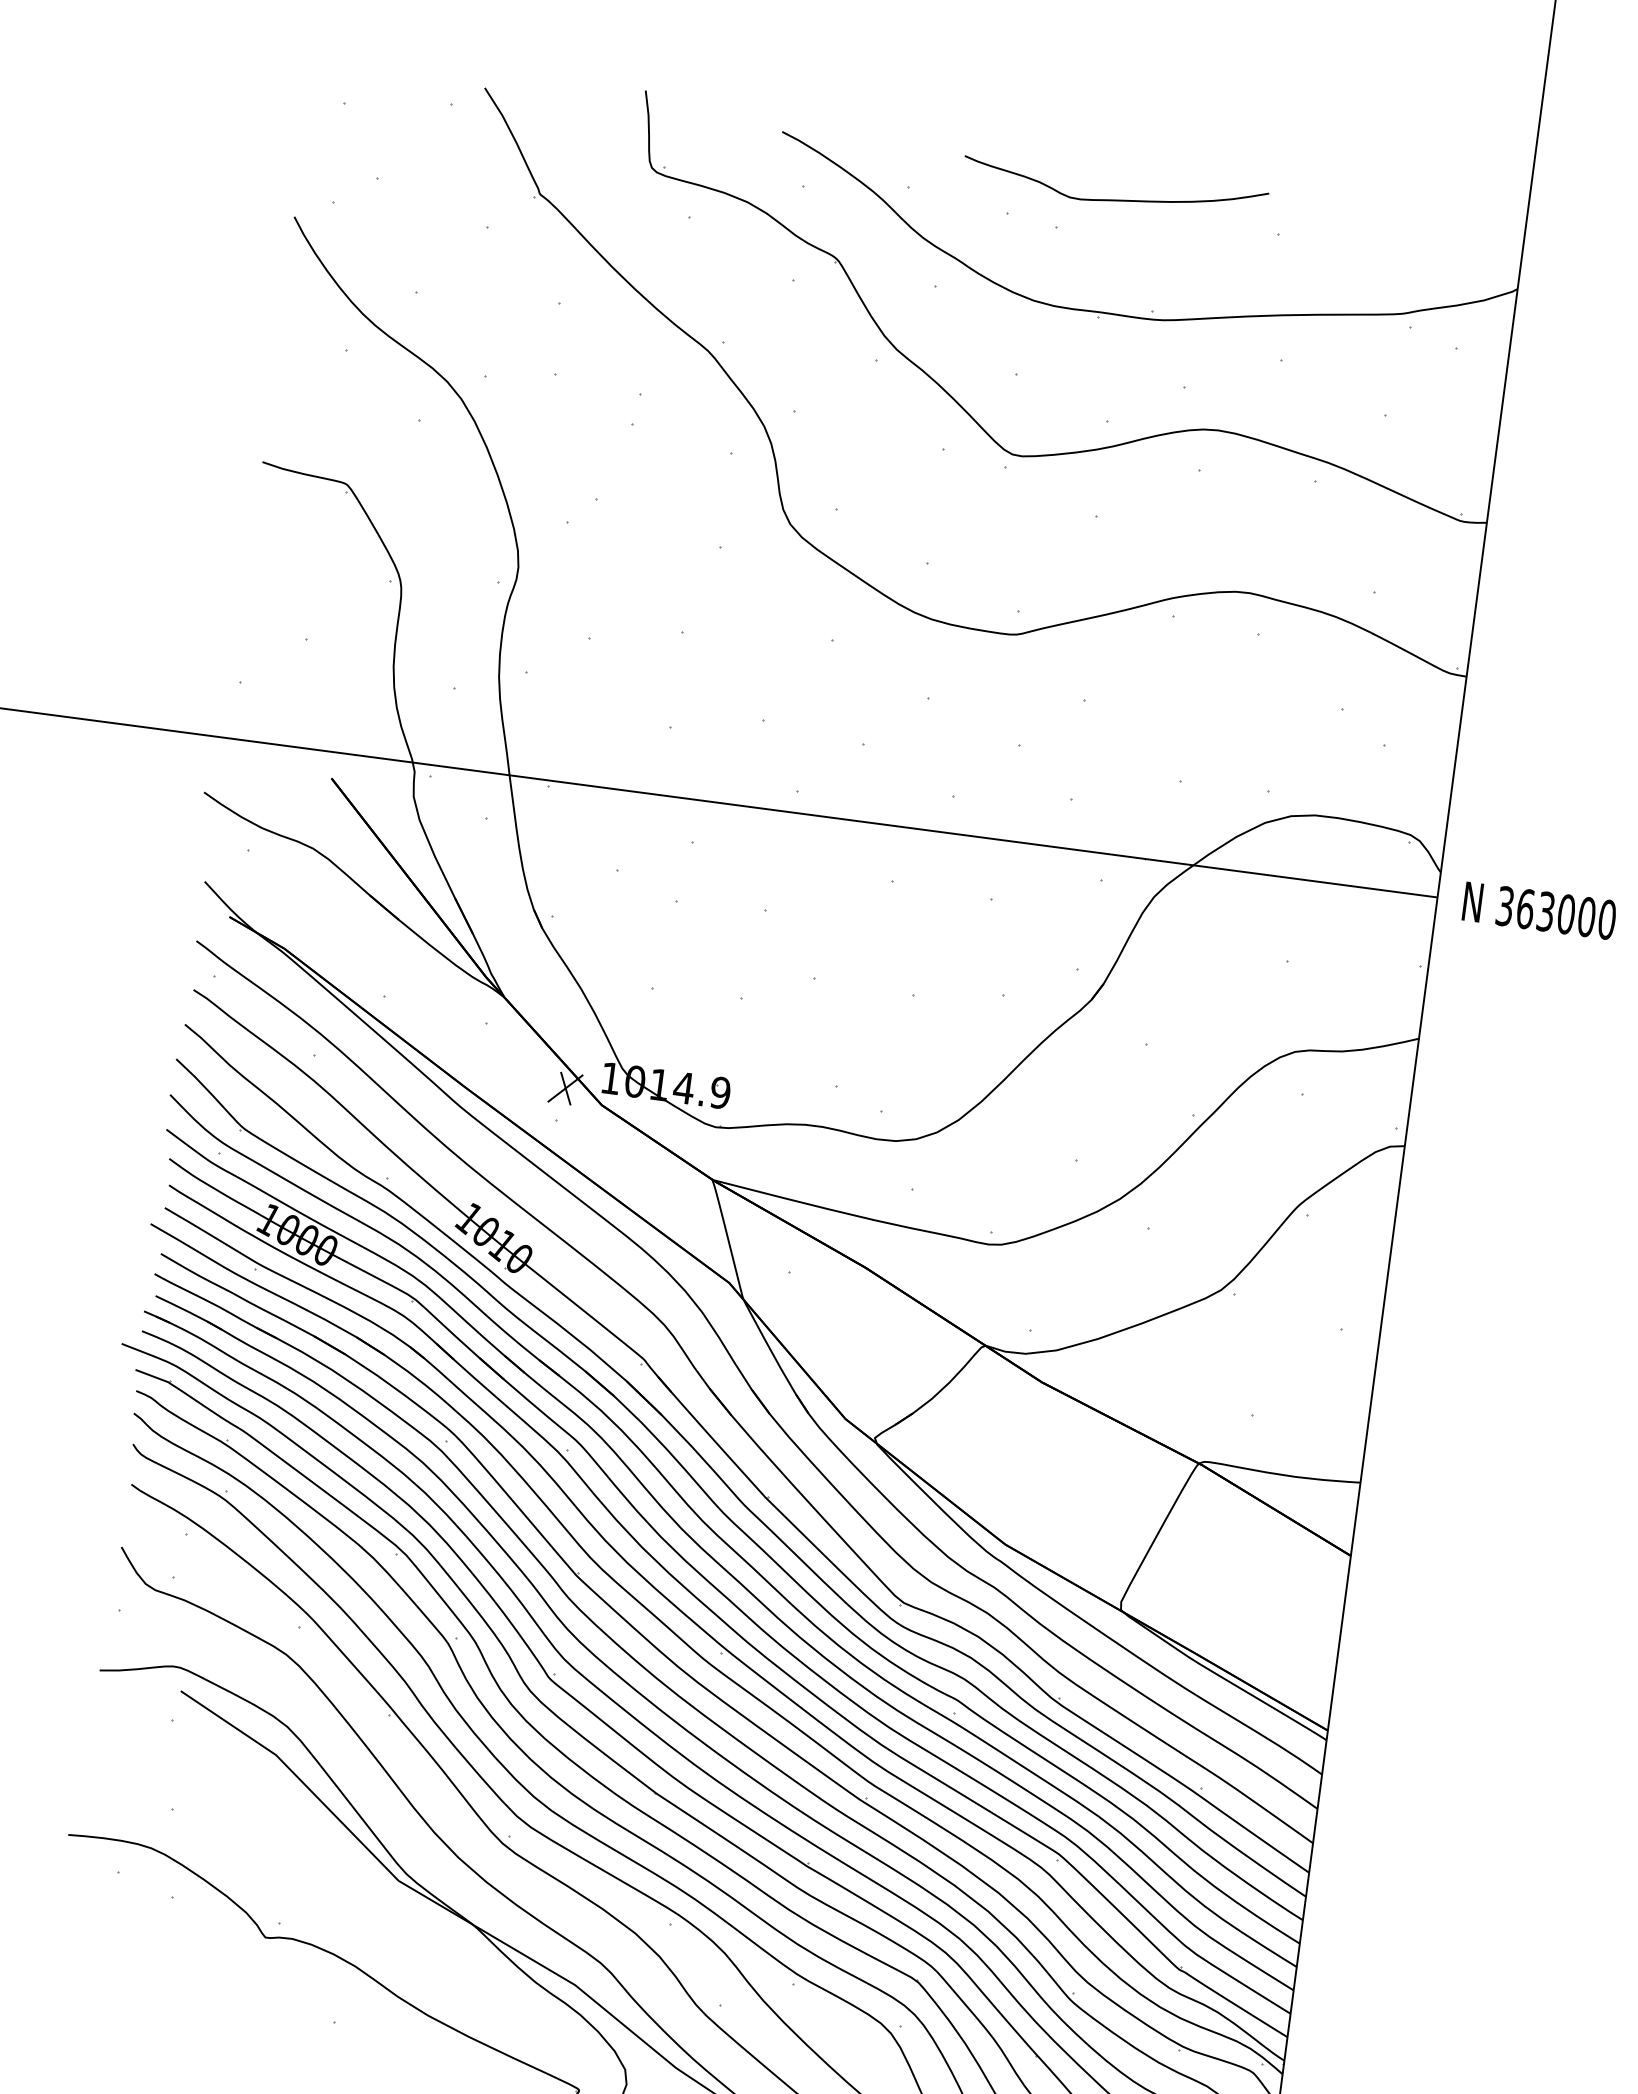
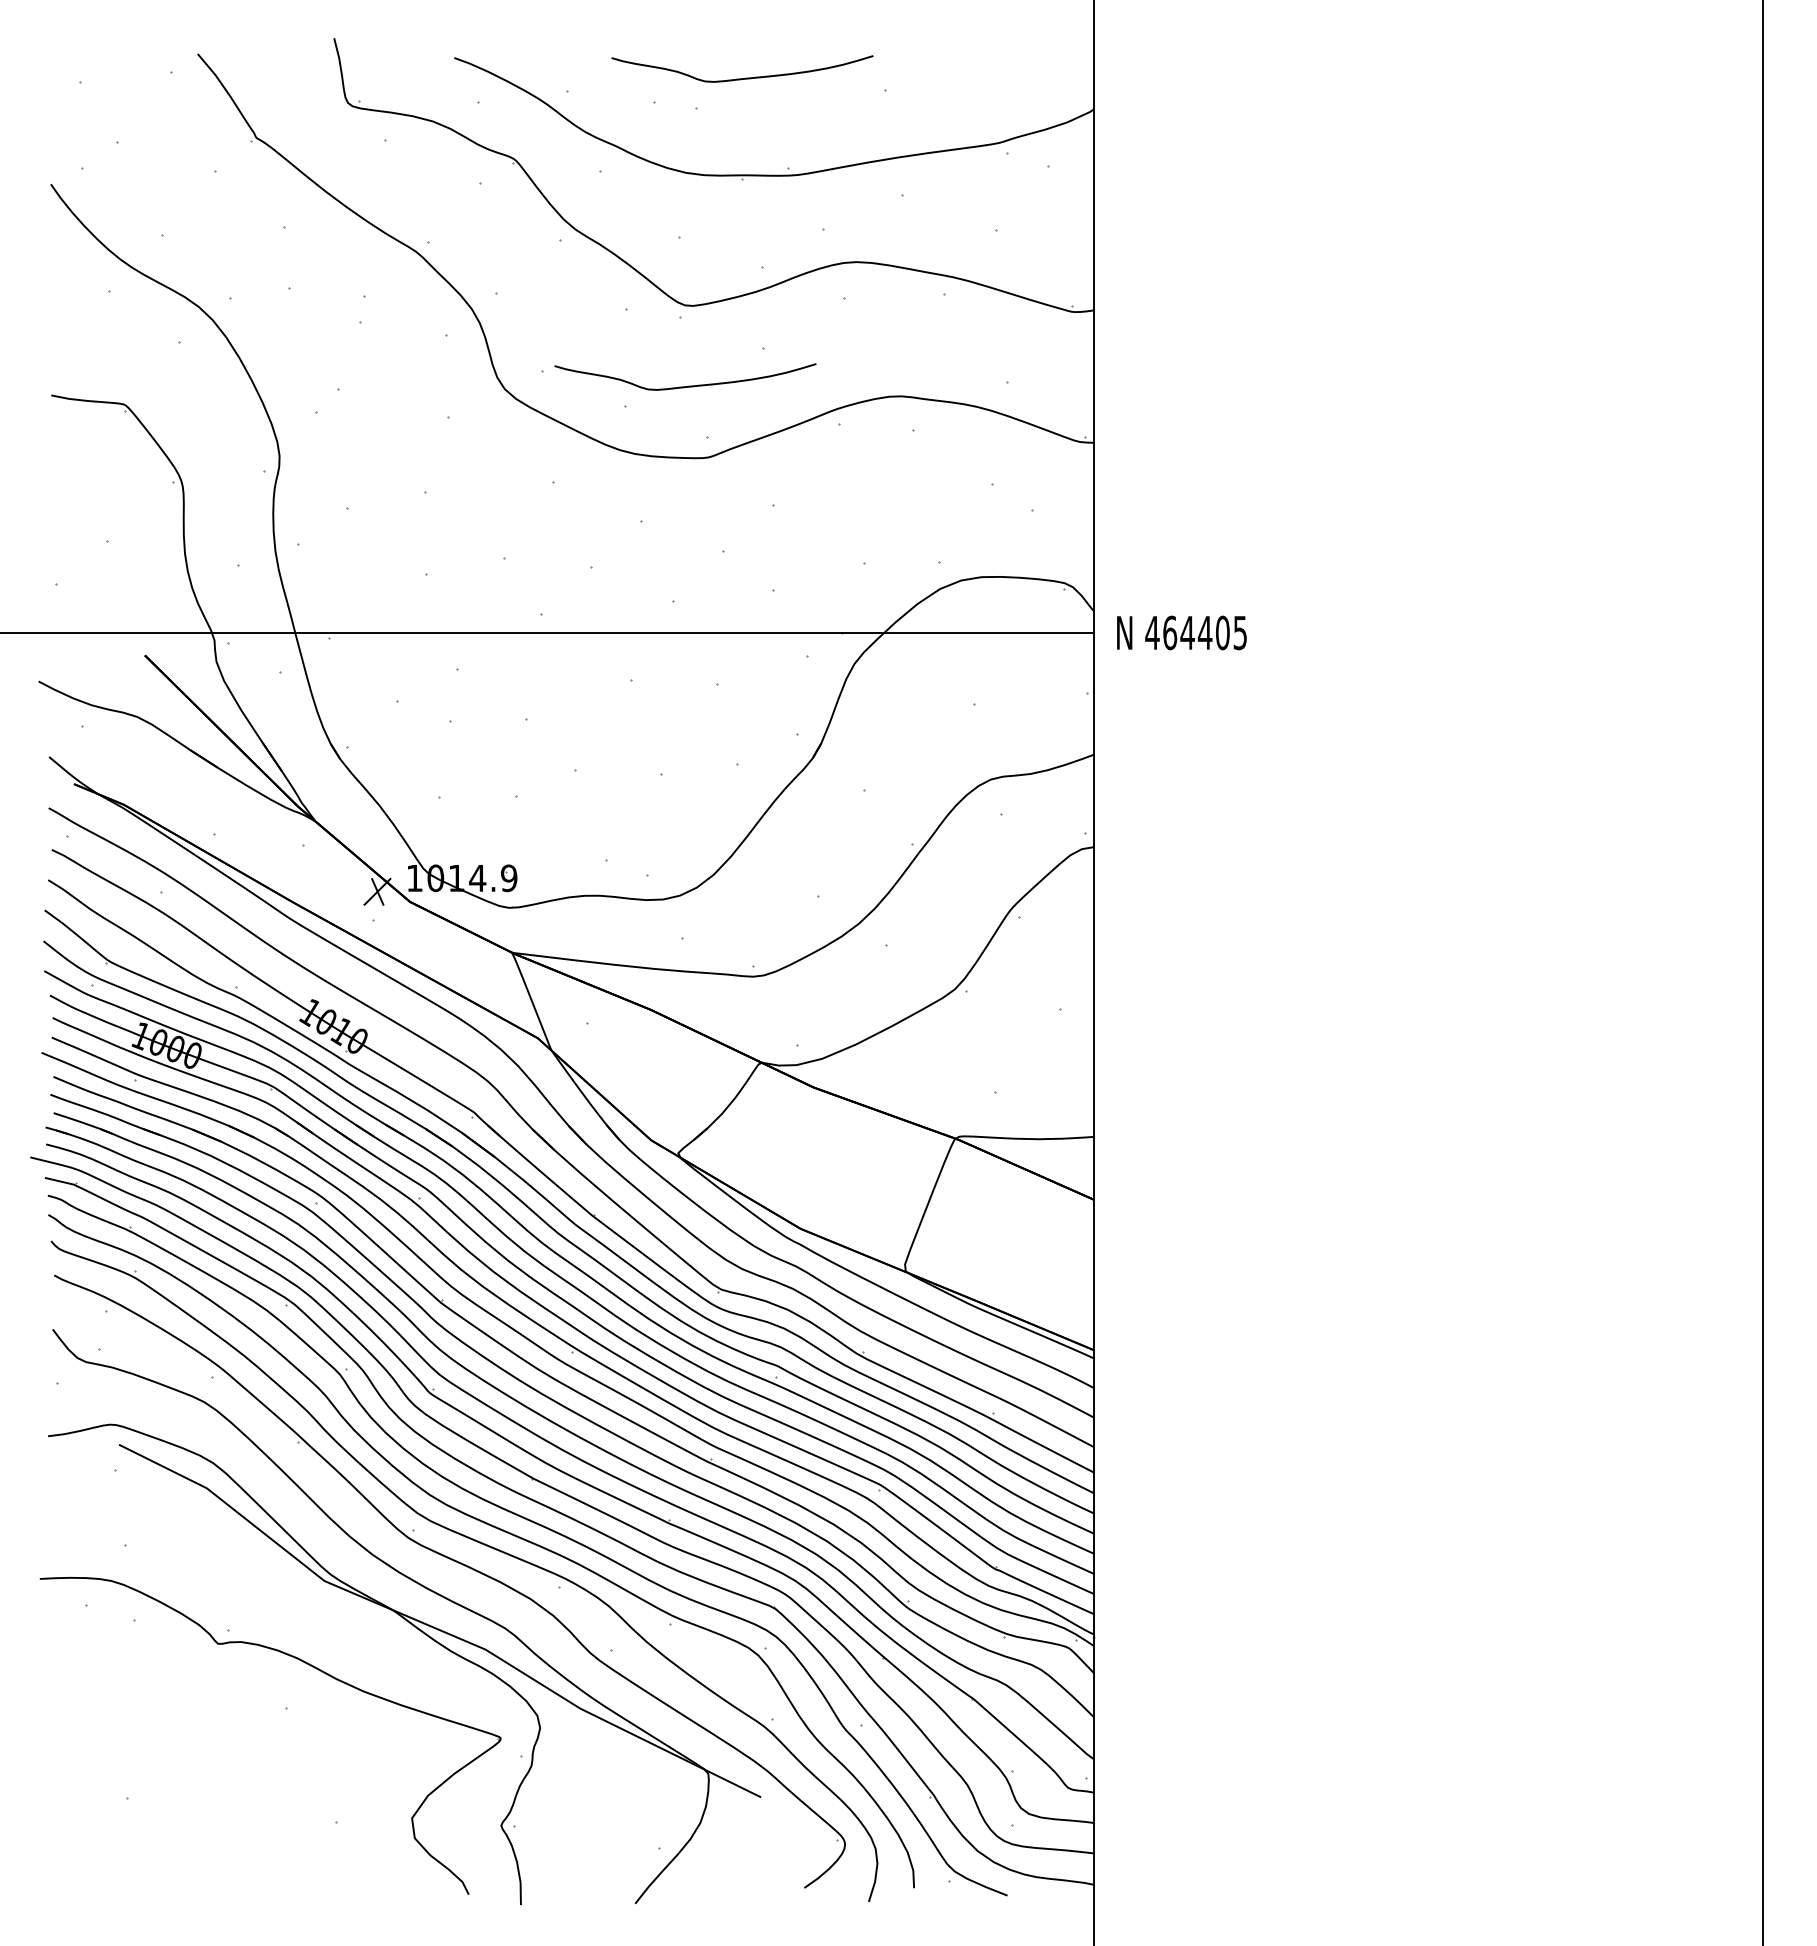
curve: (1004, 548) -> (688, 385), added
text: (1556, 912) -> (1196, 632), 363000 -> 464405

